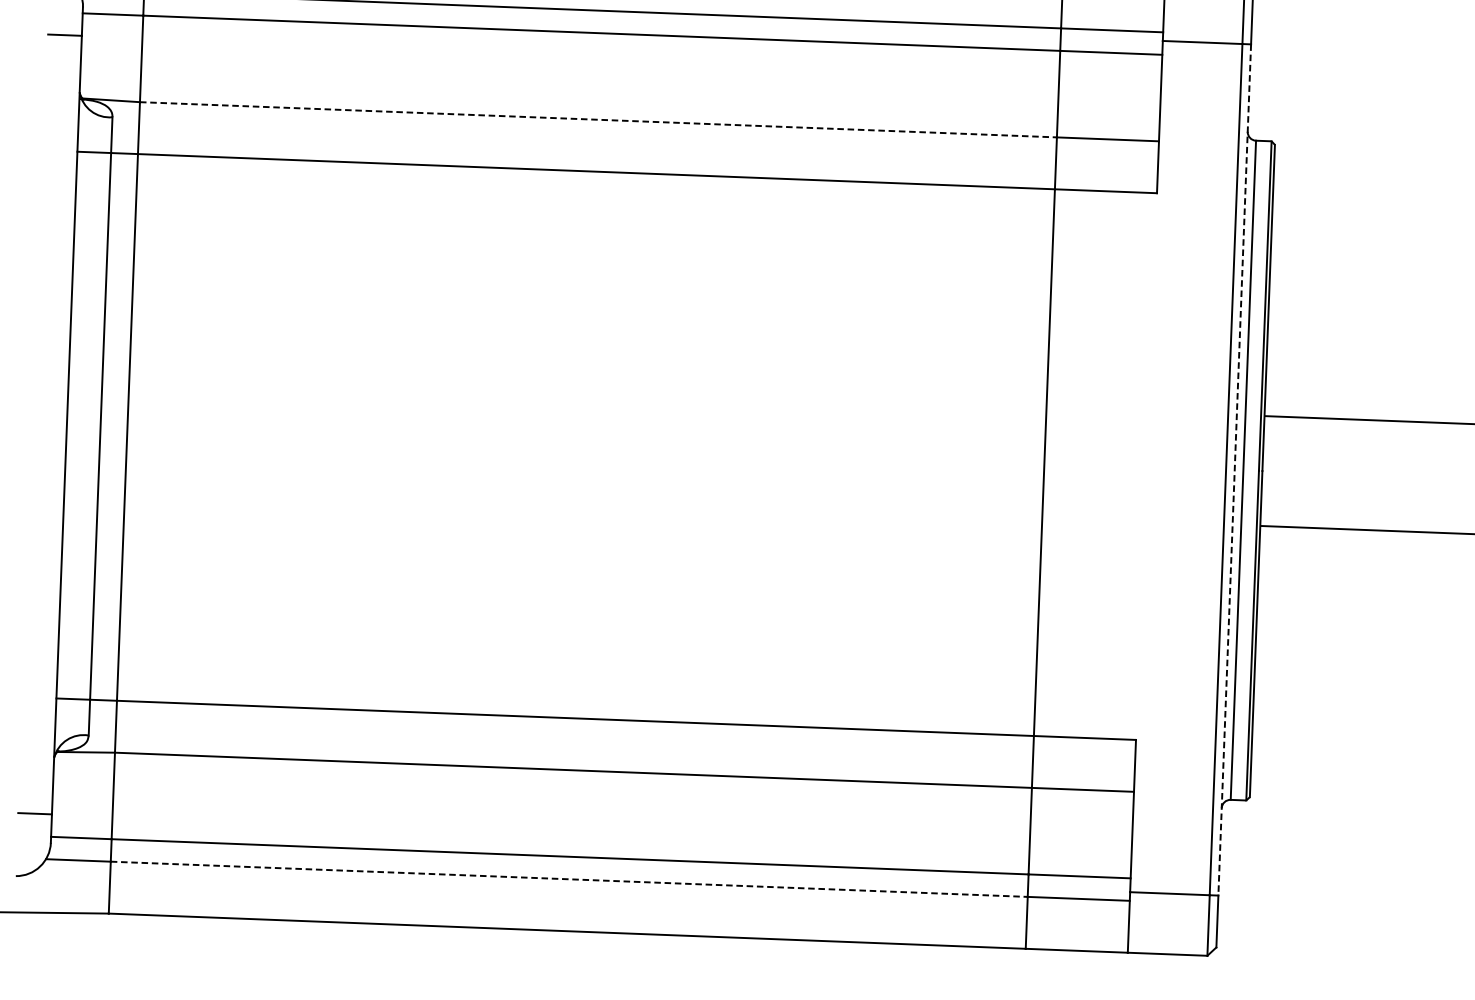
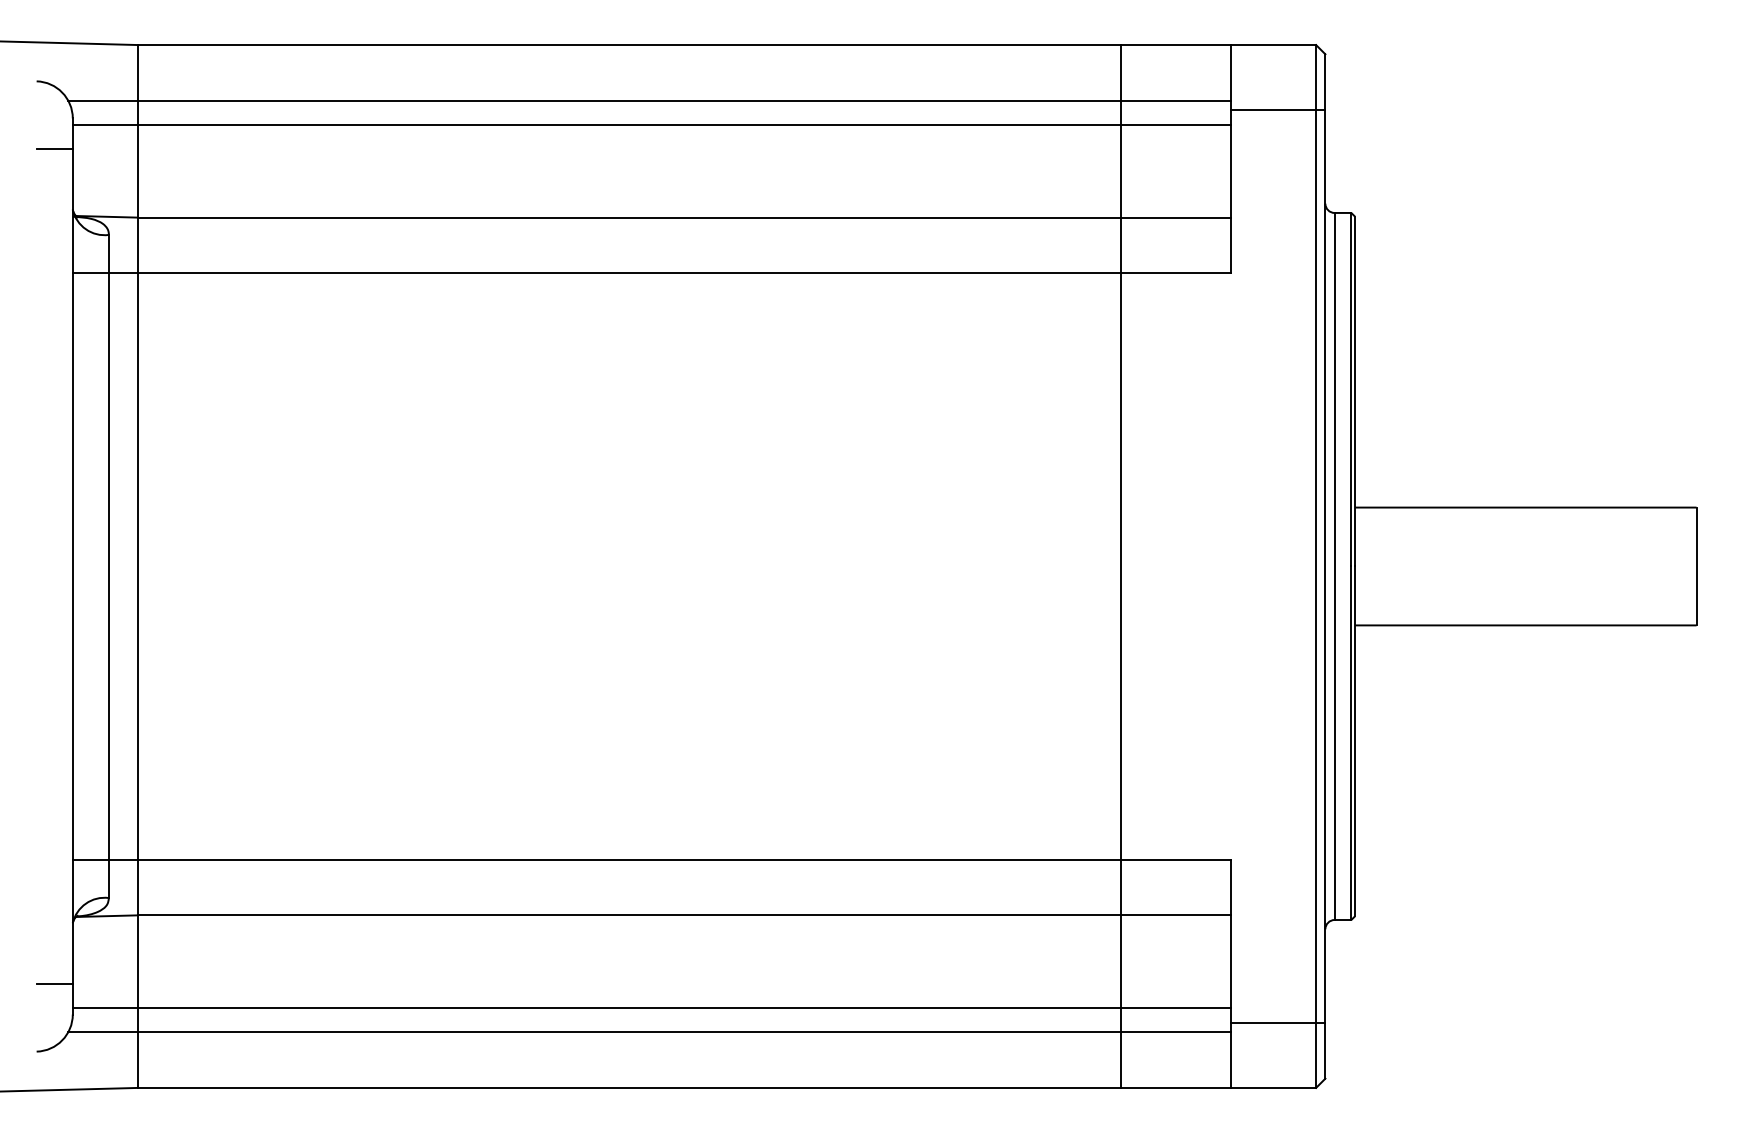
line: (598, 119) -> (629, 217), dashed -> solid
line: (1234, 469) -> (1325, 566), dashed -> solid
line: (569, 879) -> (629, 1032), dashed -> solid

